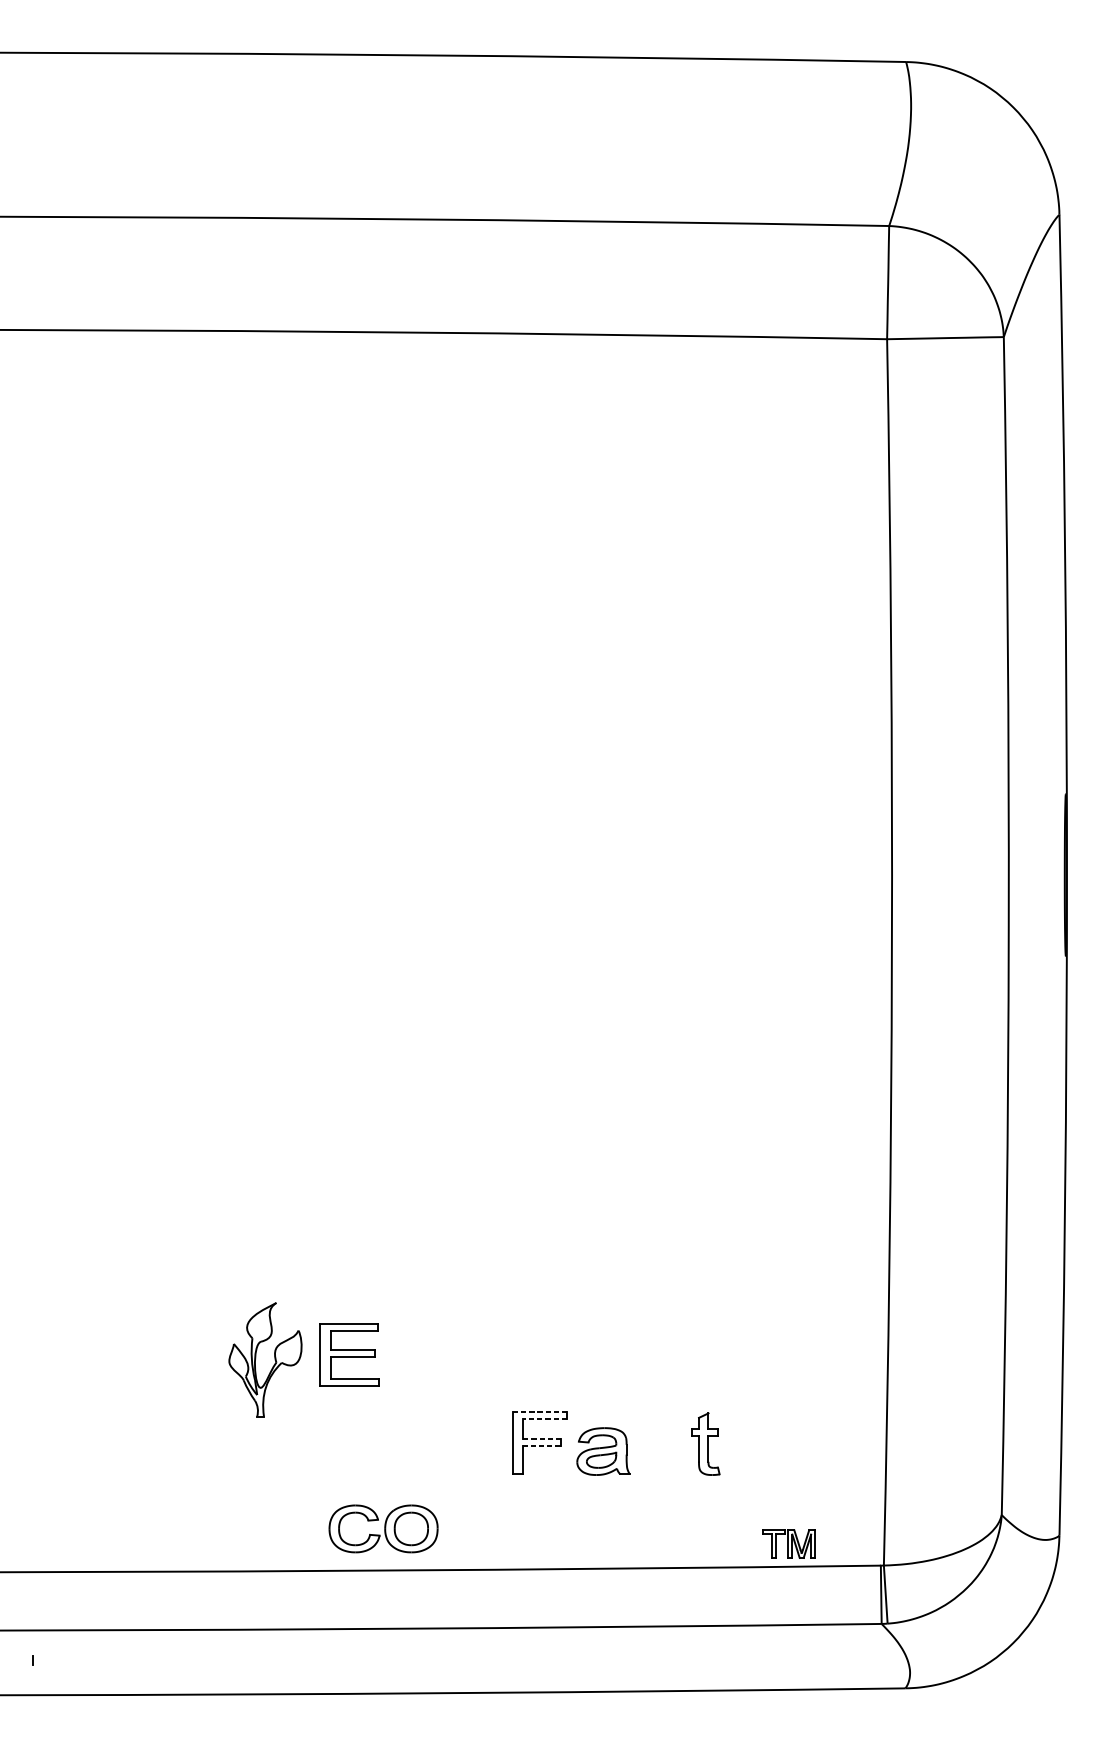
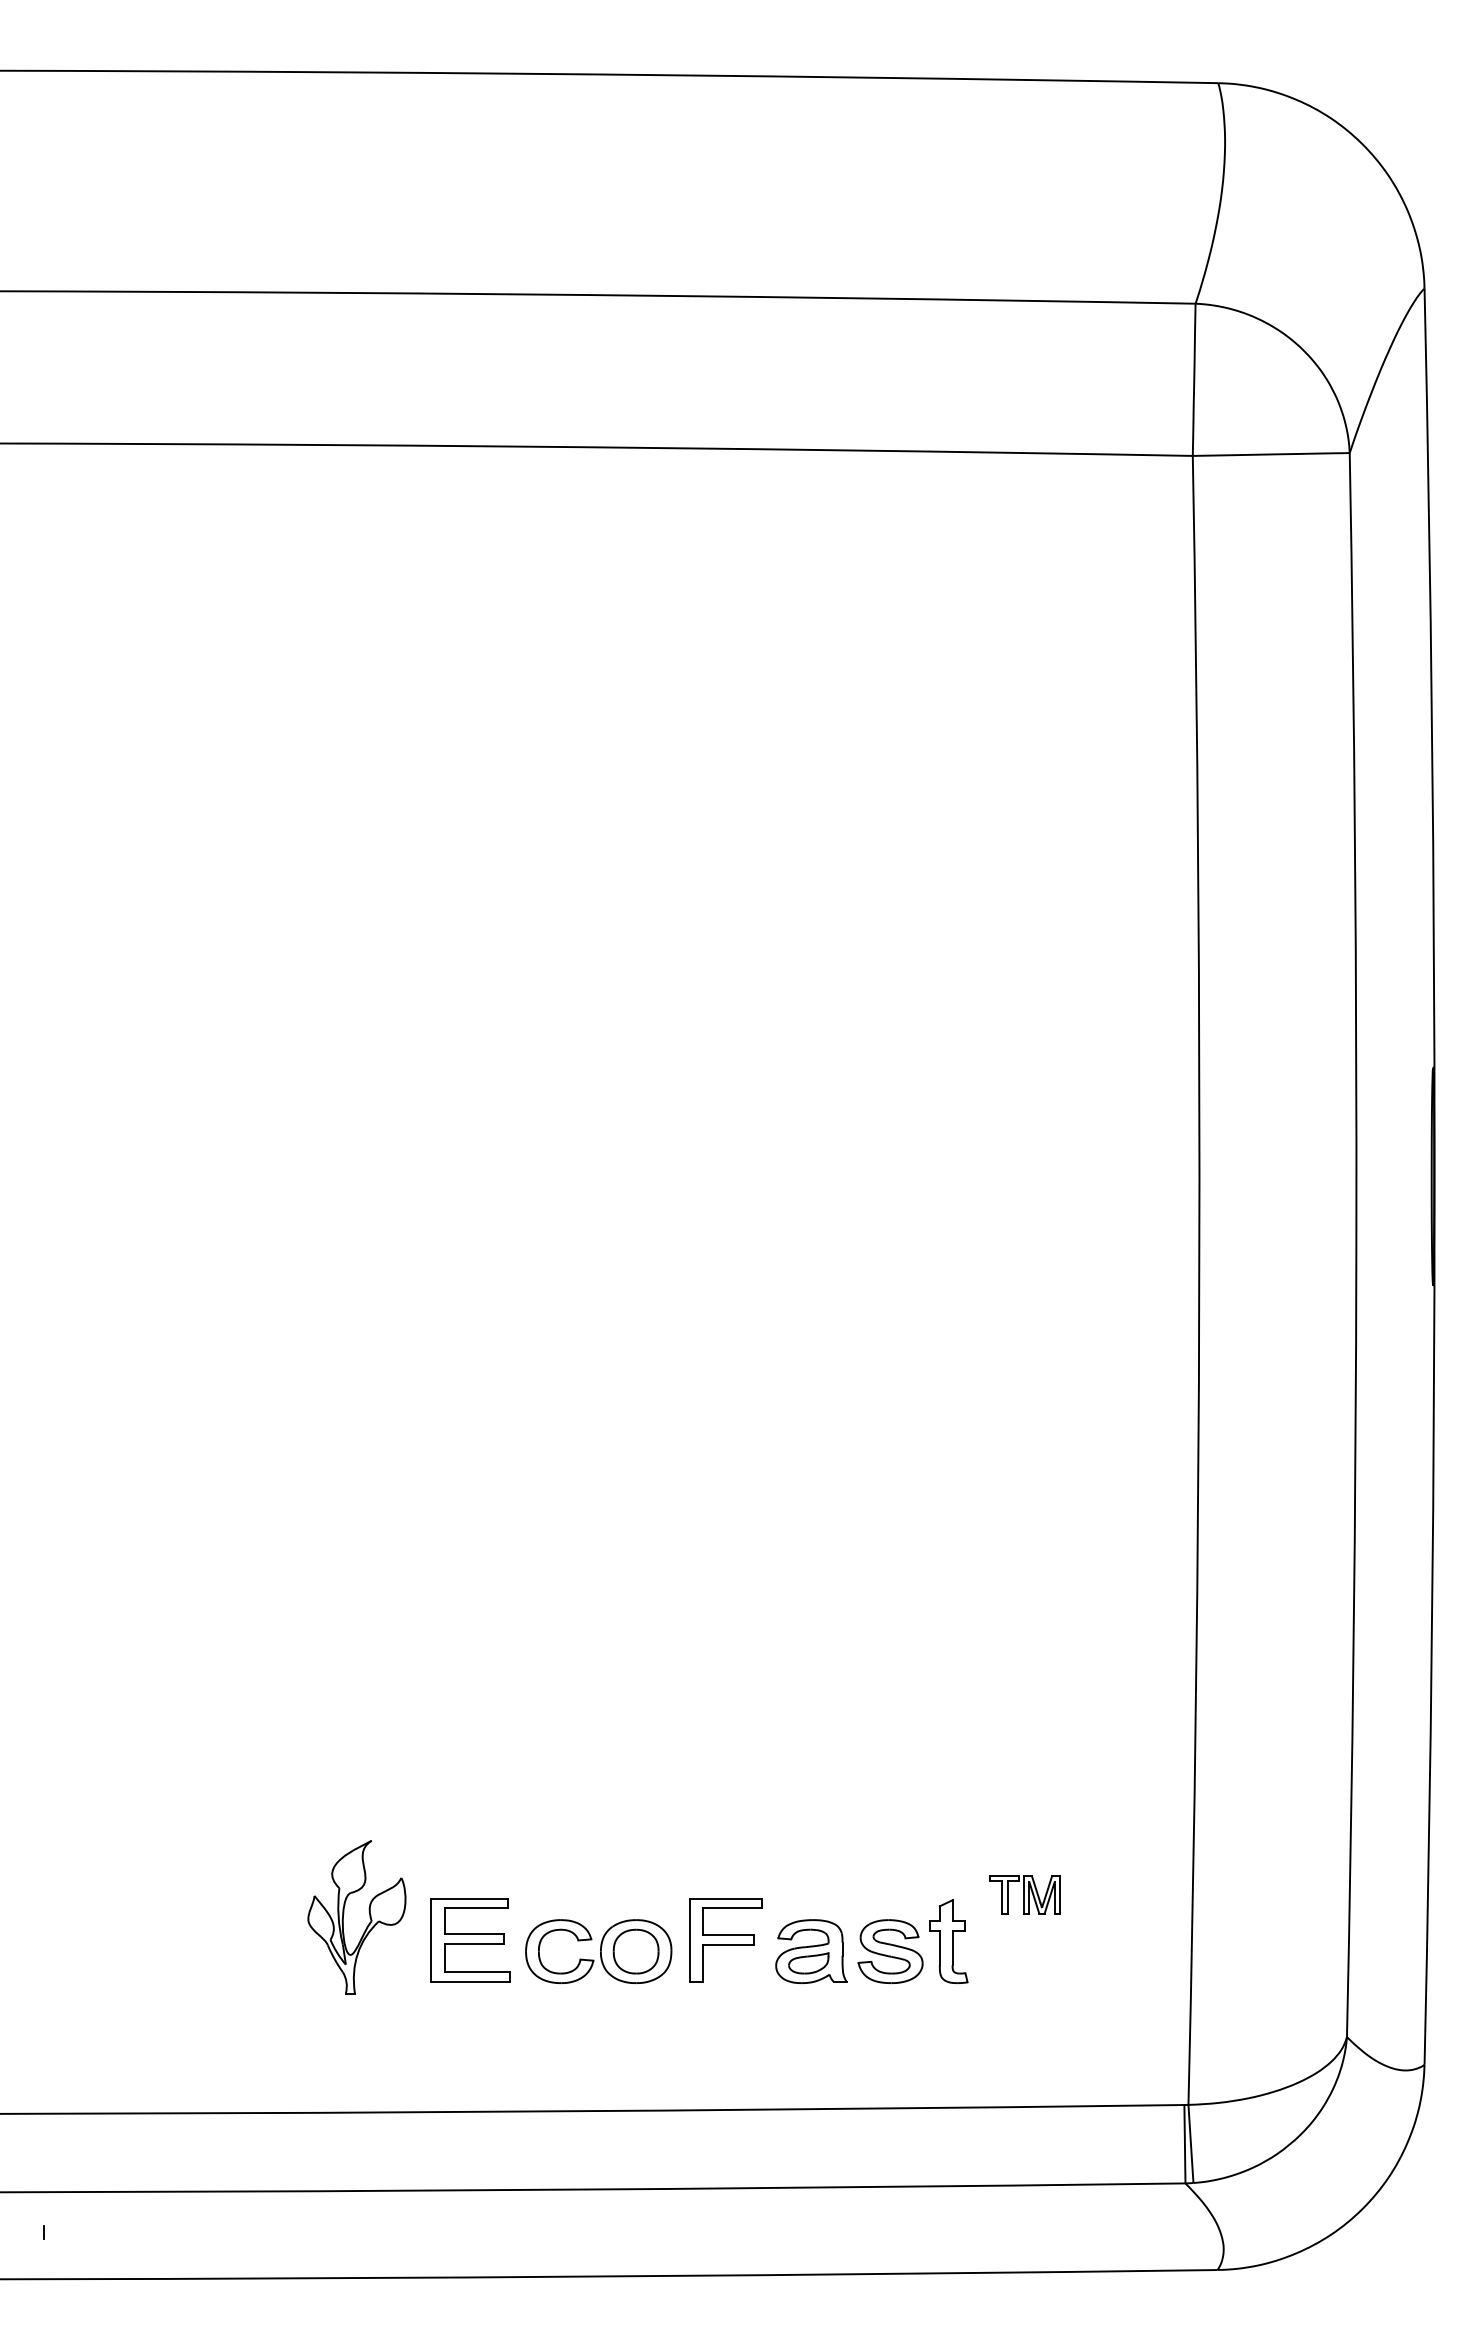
part: (349, 1354) -> (470, 1940), moved
part: (256, 1357) -> (344, 1914), moved
line: (540, 1412) -> (726, 1898), dashed -> solid
line: (544, 1419) -> (732, 1908), dashed -> solid
line: (542, 1439) -> (729, 1935), dashed -> solid
line: (541, 1446) -> (728, 1944), dashed -> solid
part: (662, 1451) -> (890, 1951), added
part: (383, 1528) -> (598, 1951), moved
part: (788, 1543) -> (1024, 1894), moved

